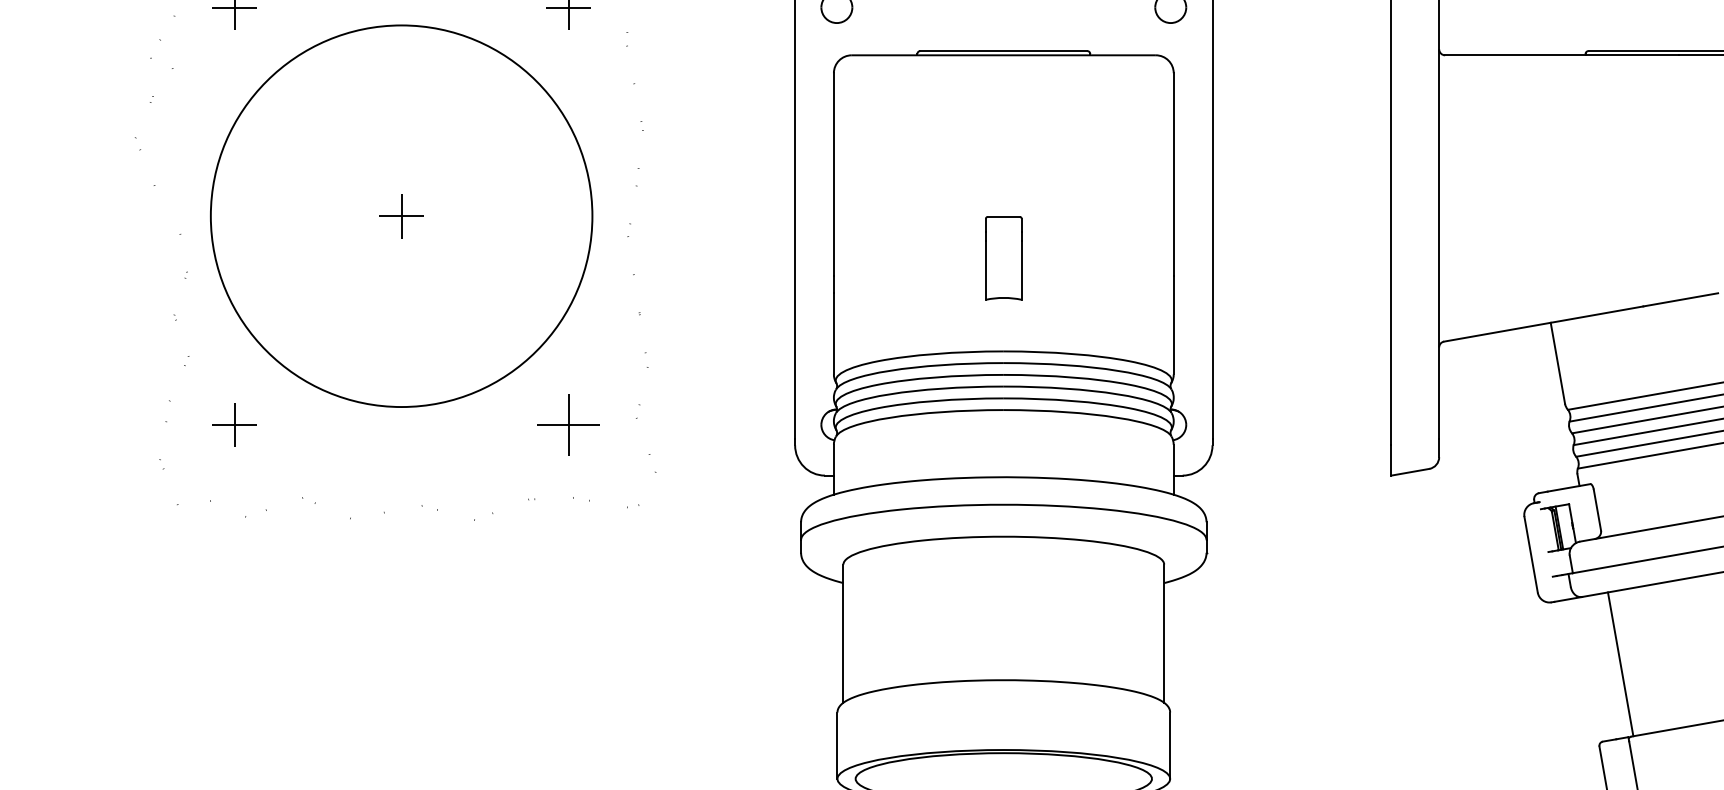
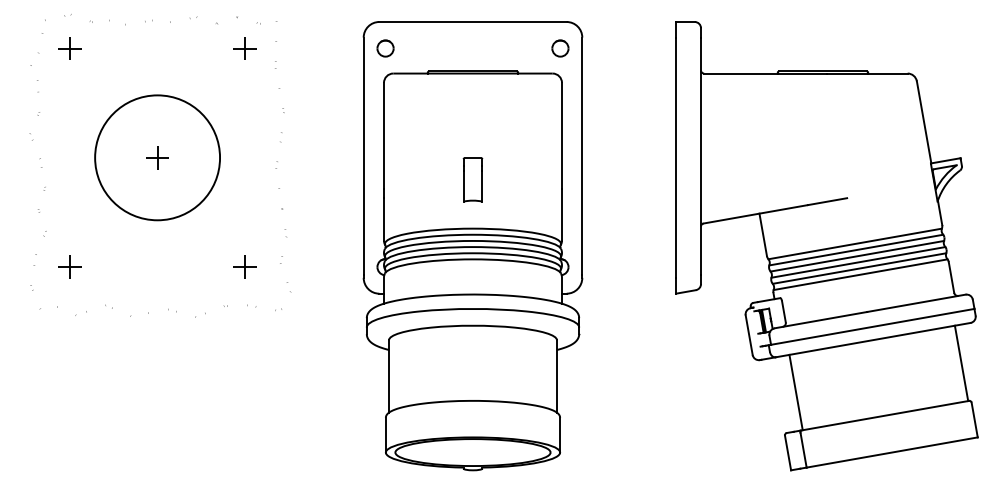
part: (136, 137) -> (30, 133), moved
circle: (401, 215) -> (157, 157), size x0.62
part: (567, 423) -> (244, 266), size x0.71

